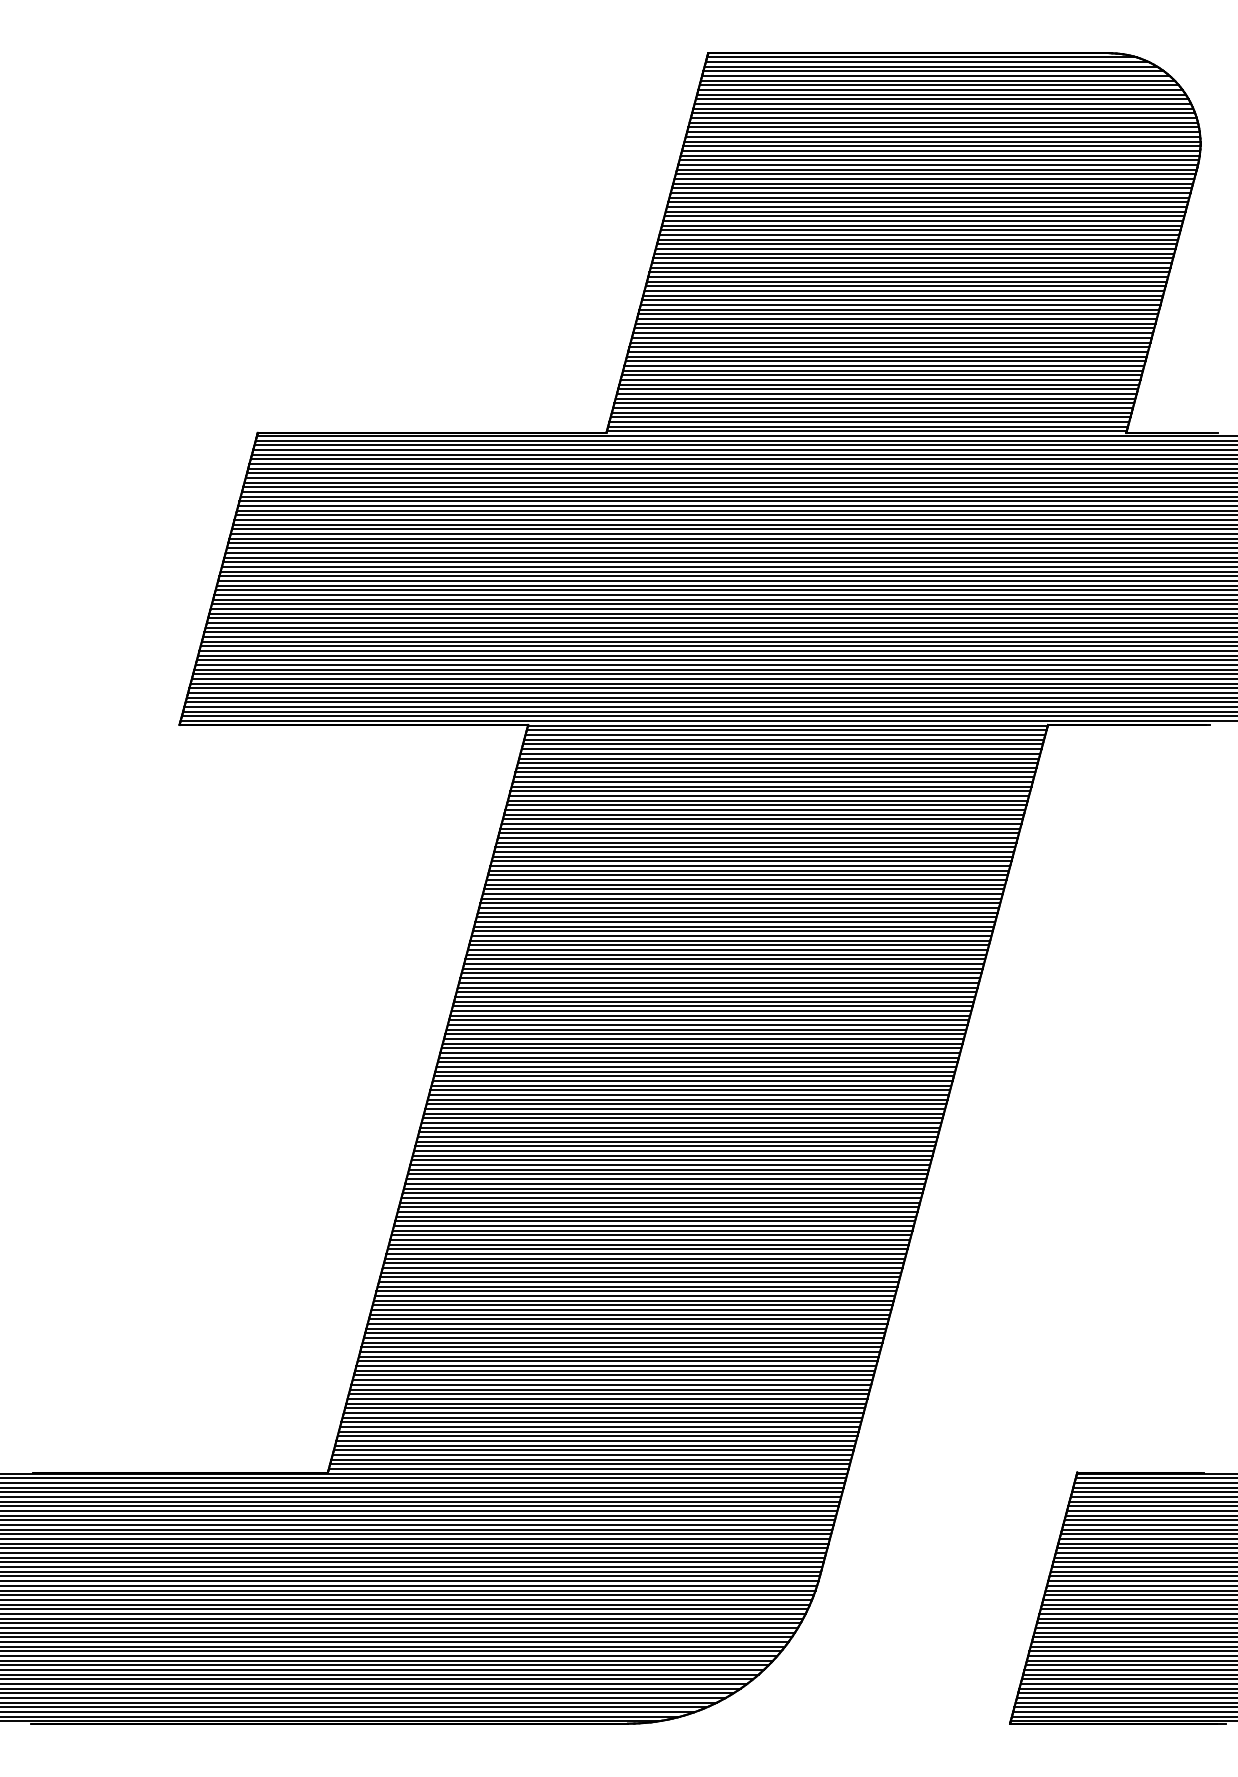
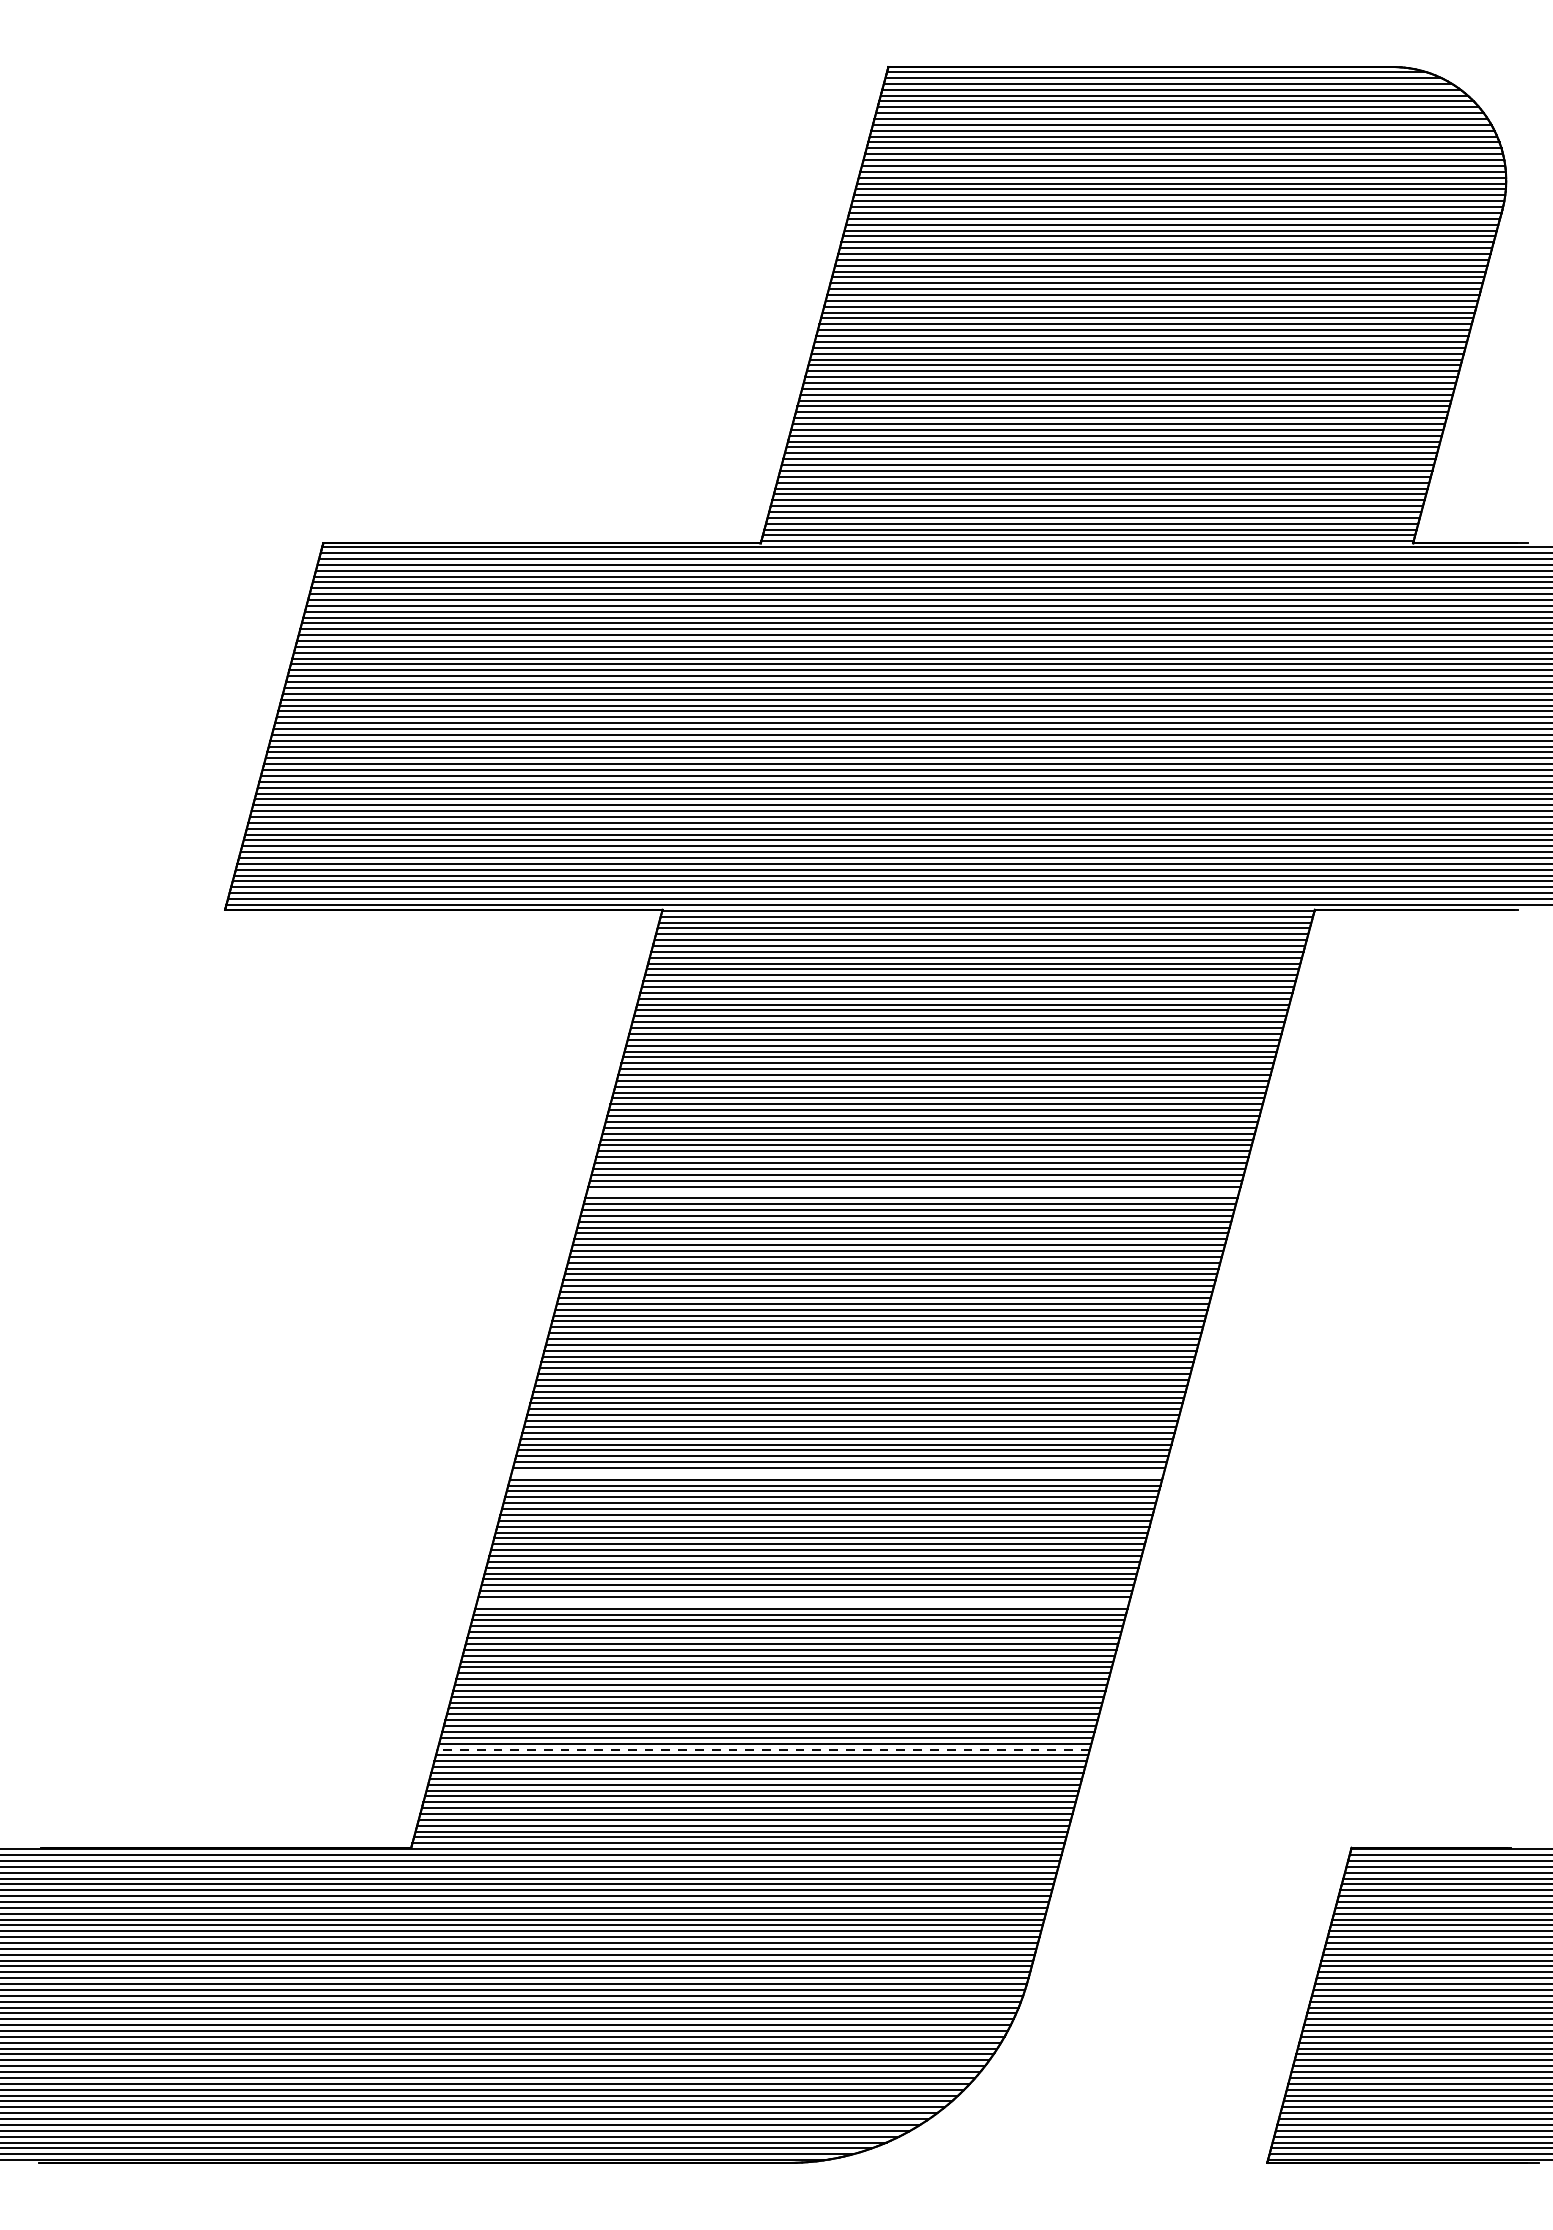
line: (727, 950) -> (912, 1192), removed
line: (667, 1174) -> (837, 1473), removed
line: (640, 1277) -> (803, 1603), removed
line: (608, 1394) -> (763, 1749), solid -> dashed

